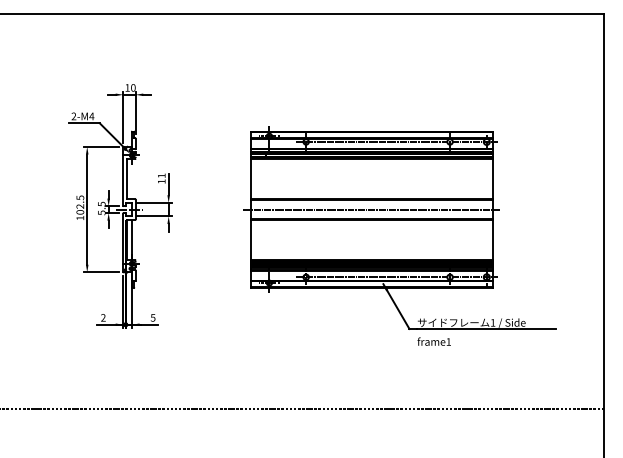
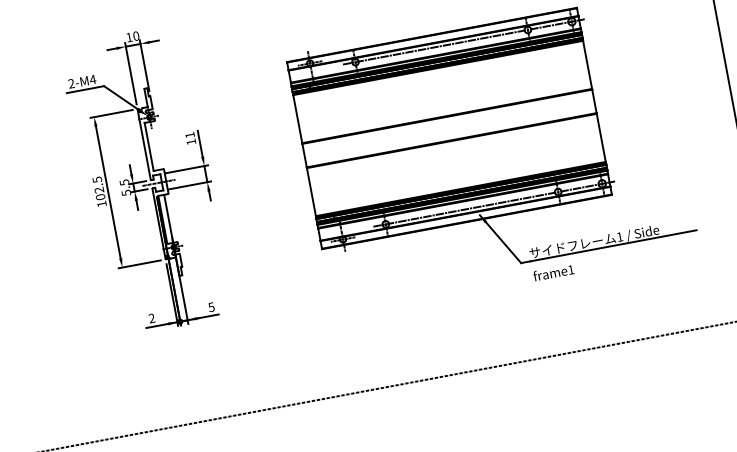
line: (371, 209) -> (448, 128), removed

